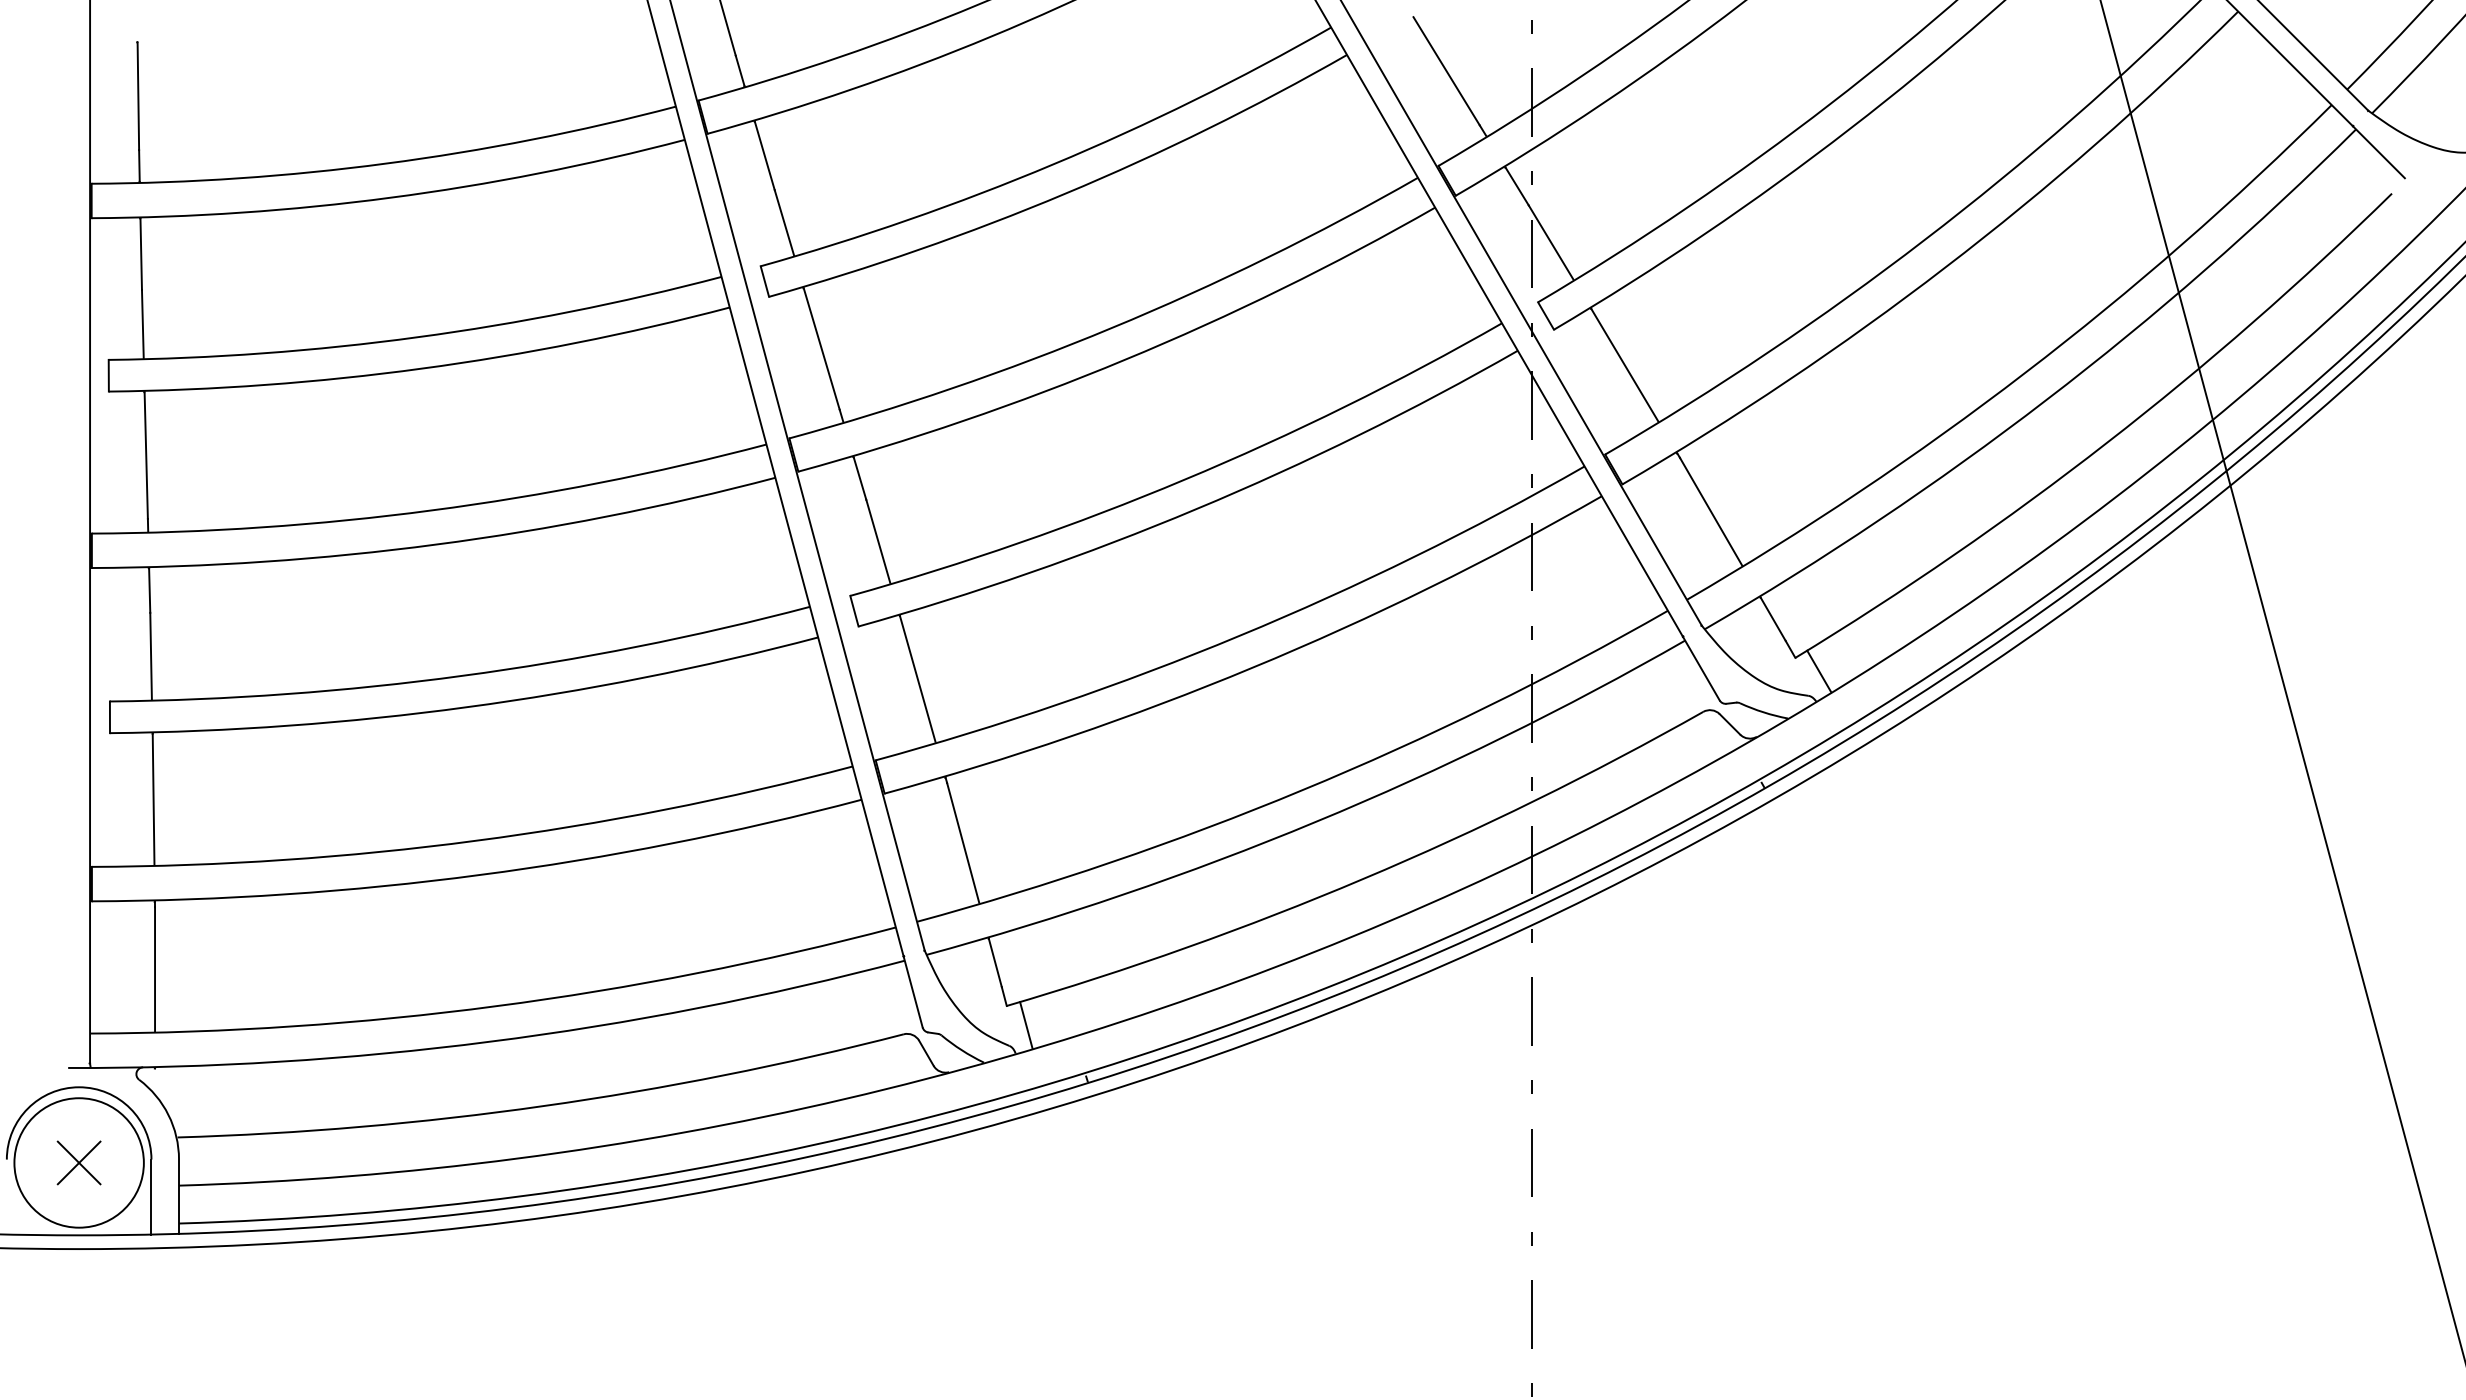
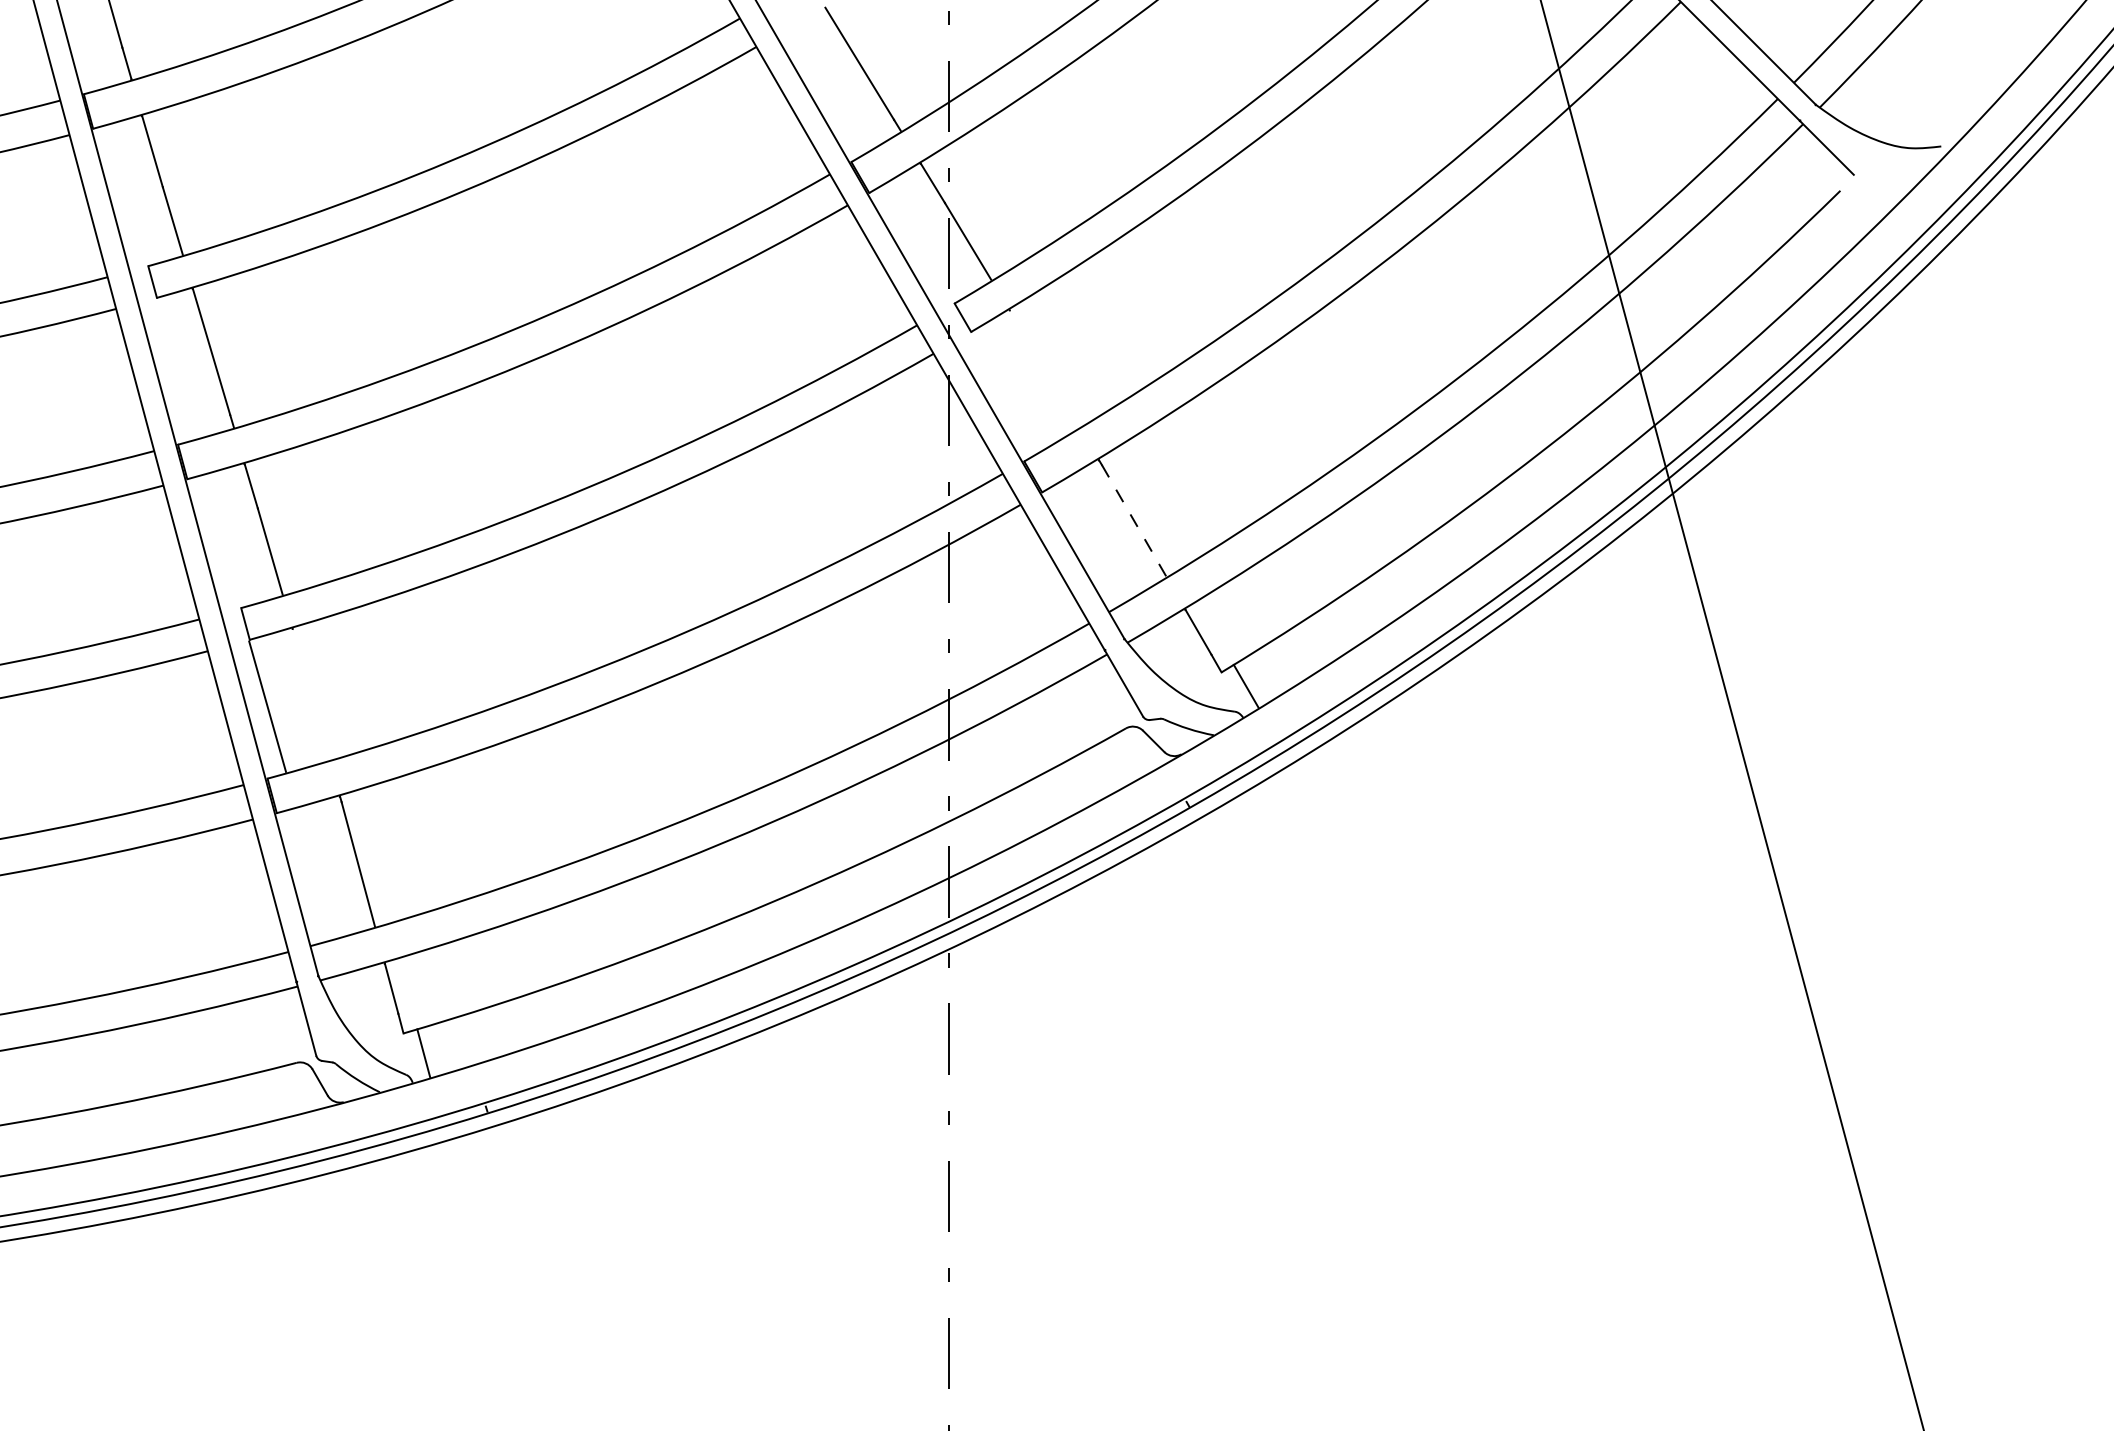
line: (1624, 364) -> (1044, 368), removed
line: (1711, 511) -> (1134, 520), solid -> dashed
line: (917, 678) -> (267, 706), moved

